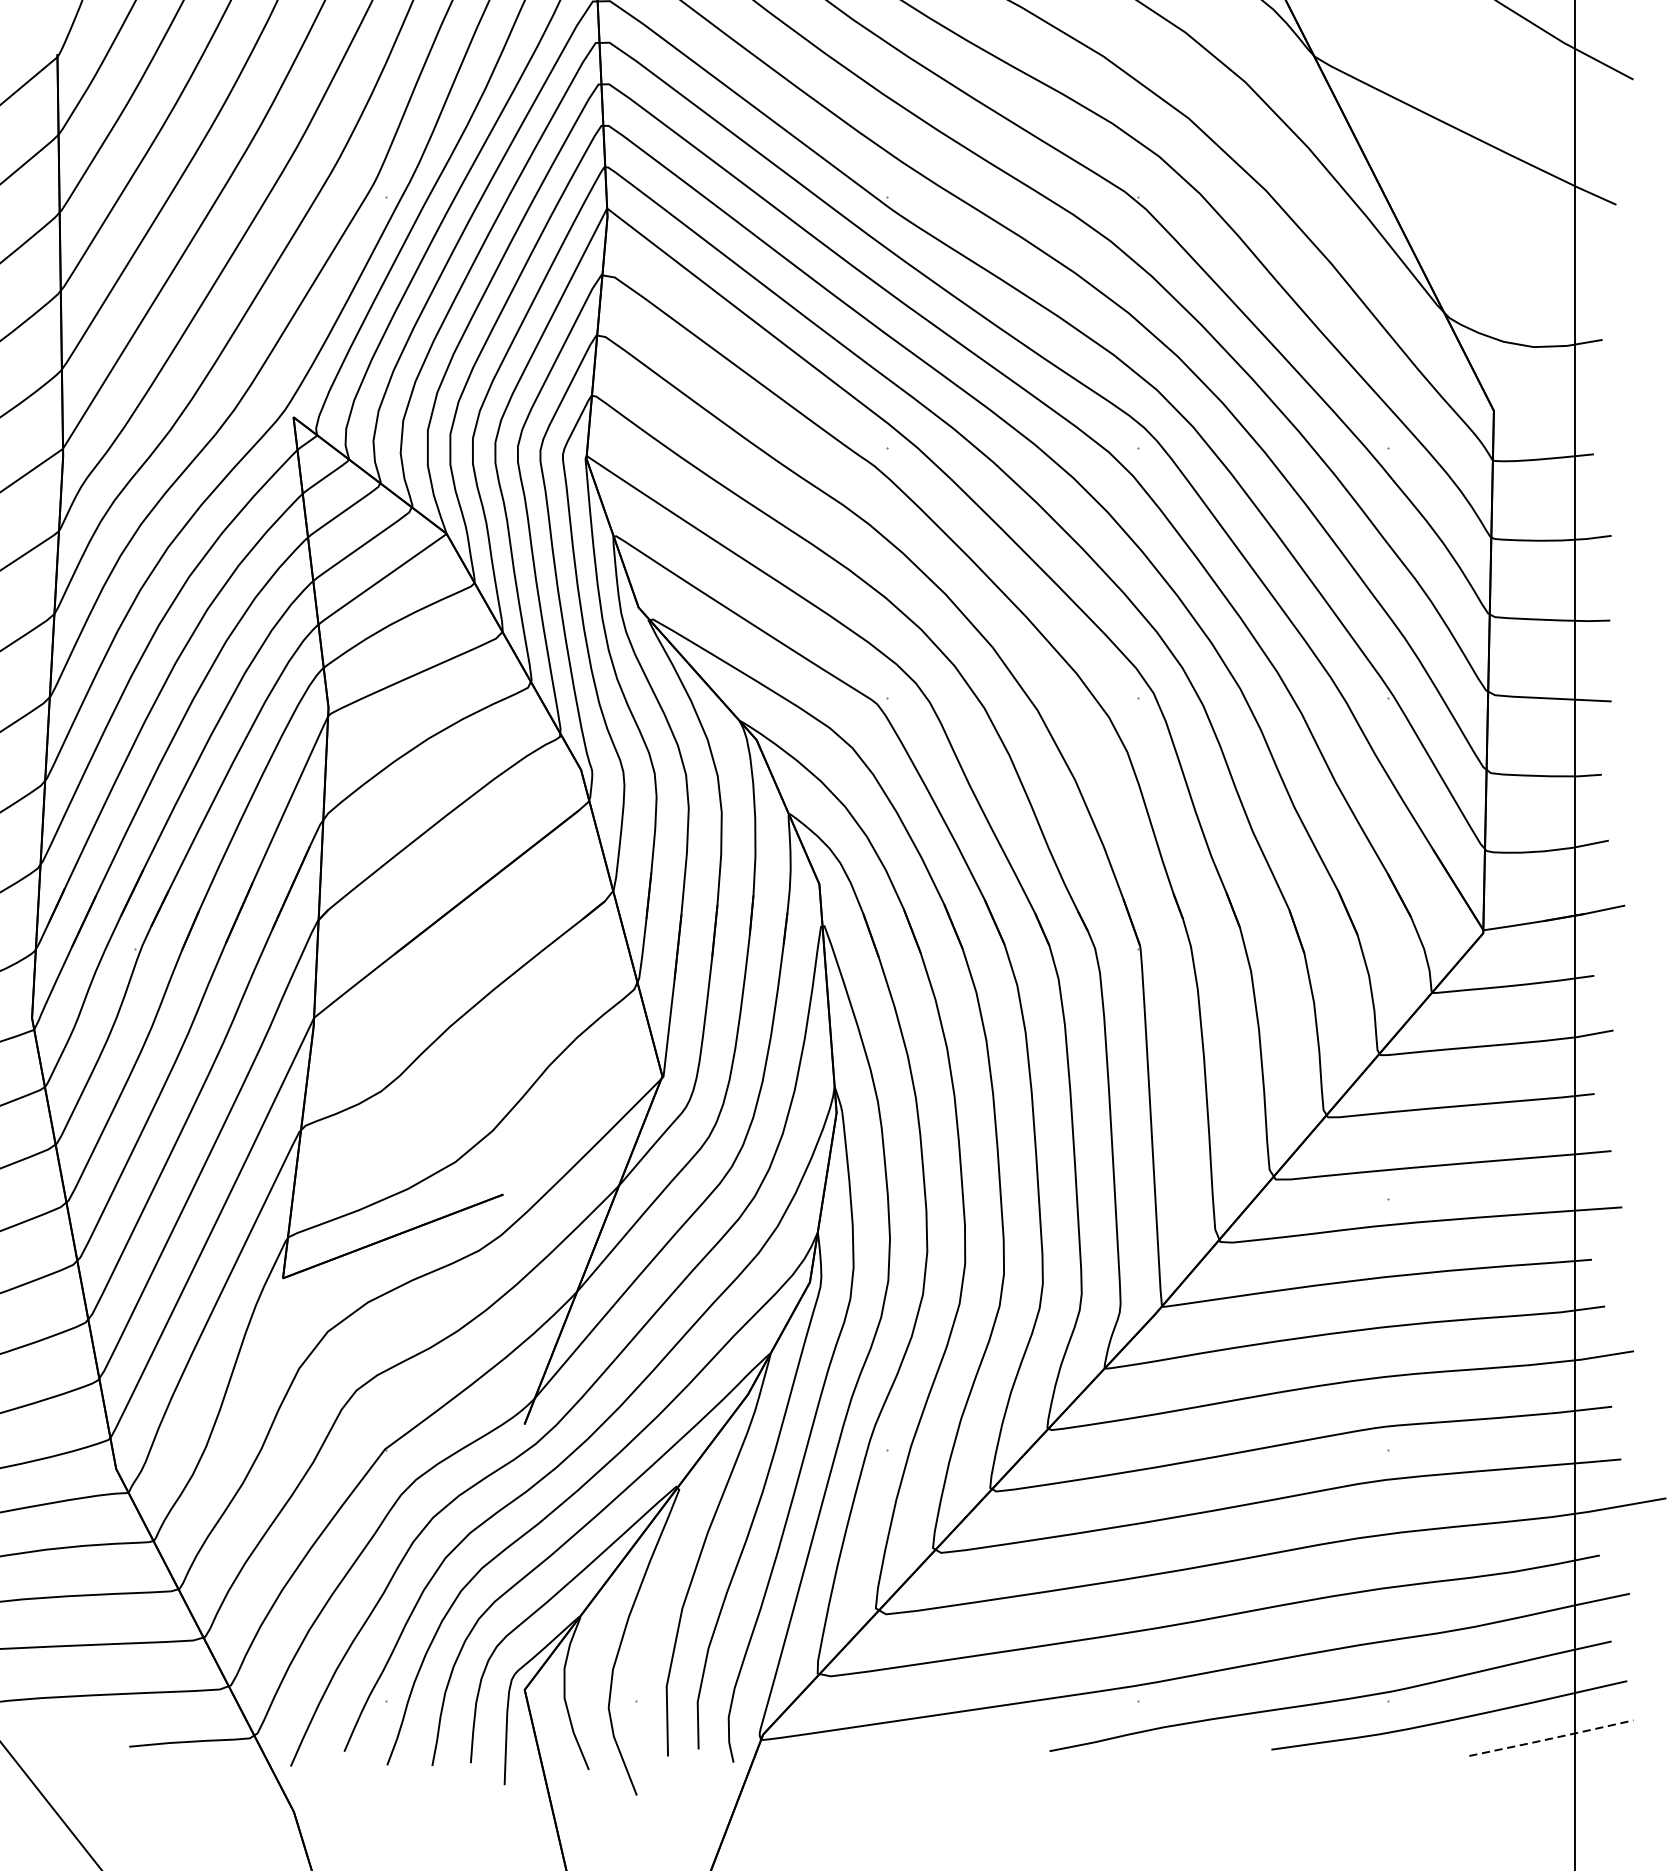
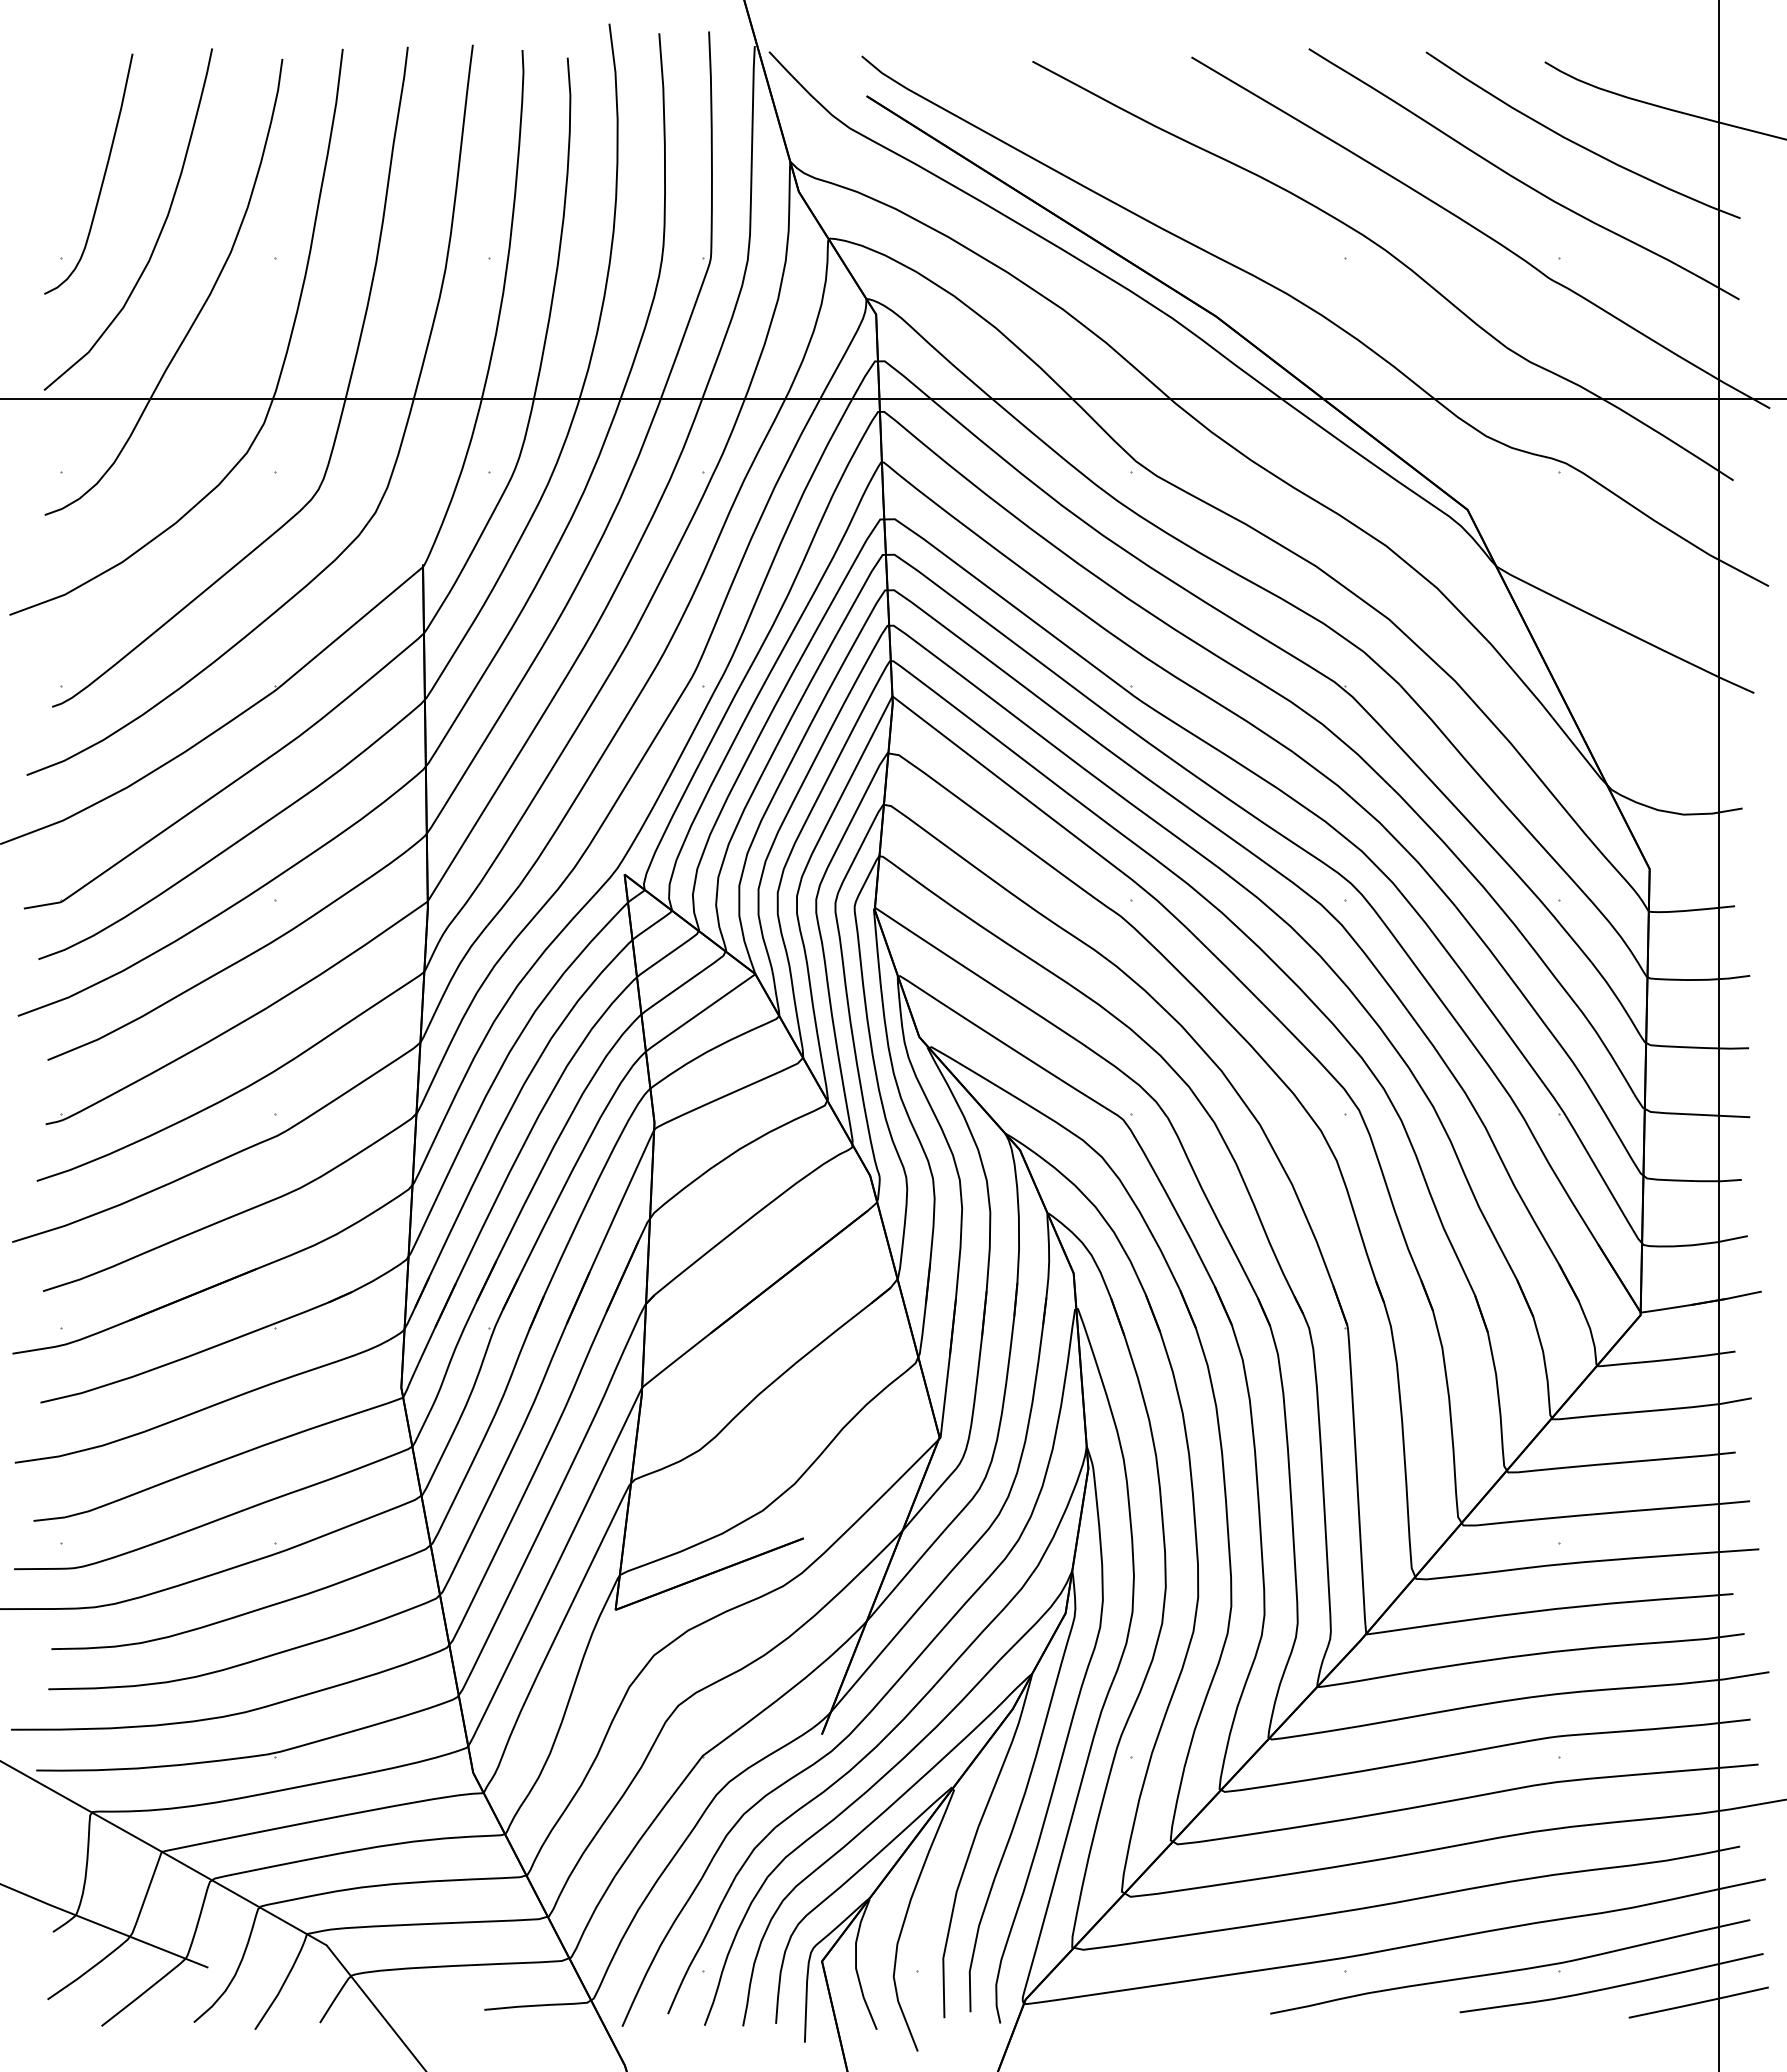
line: (1552, 1738) -> (1699, 2002), dashed -> solid

